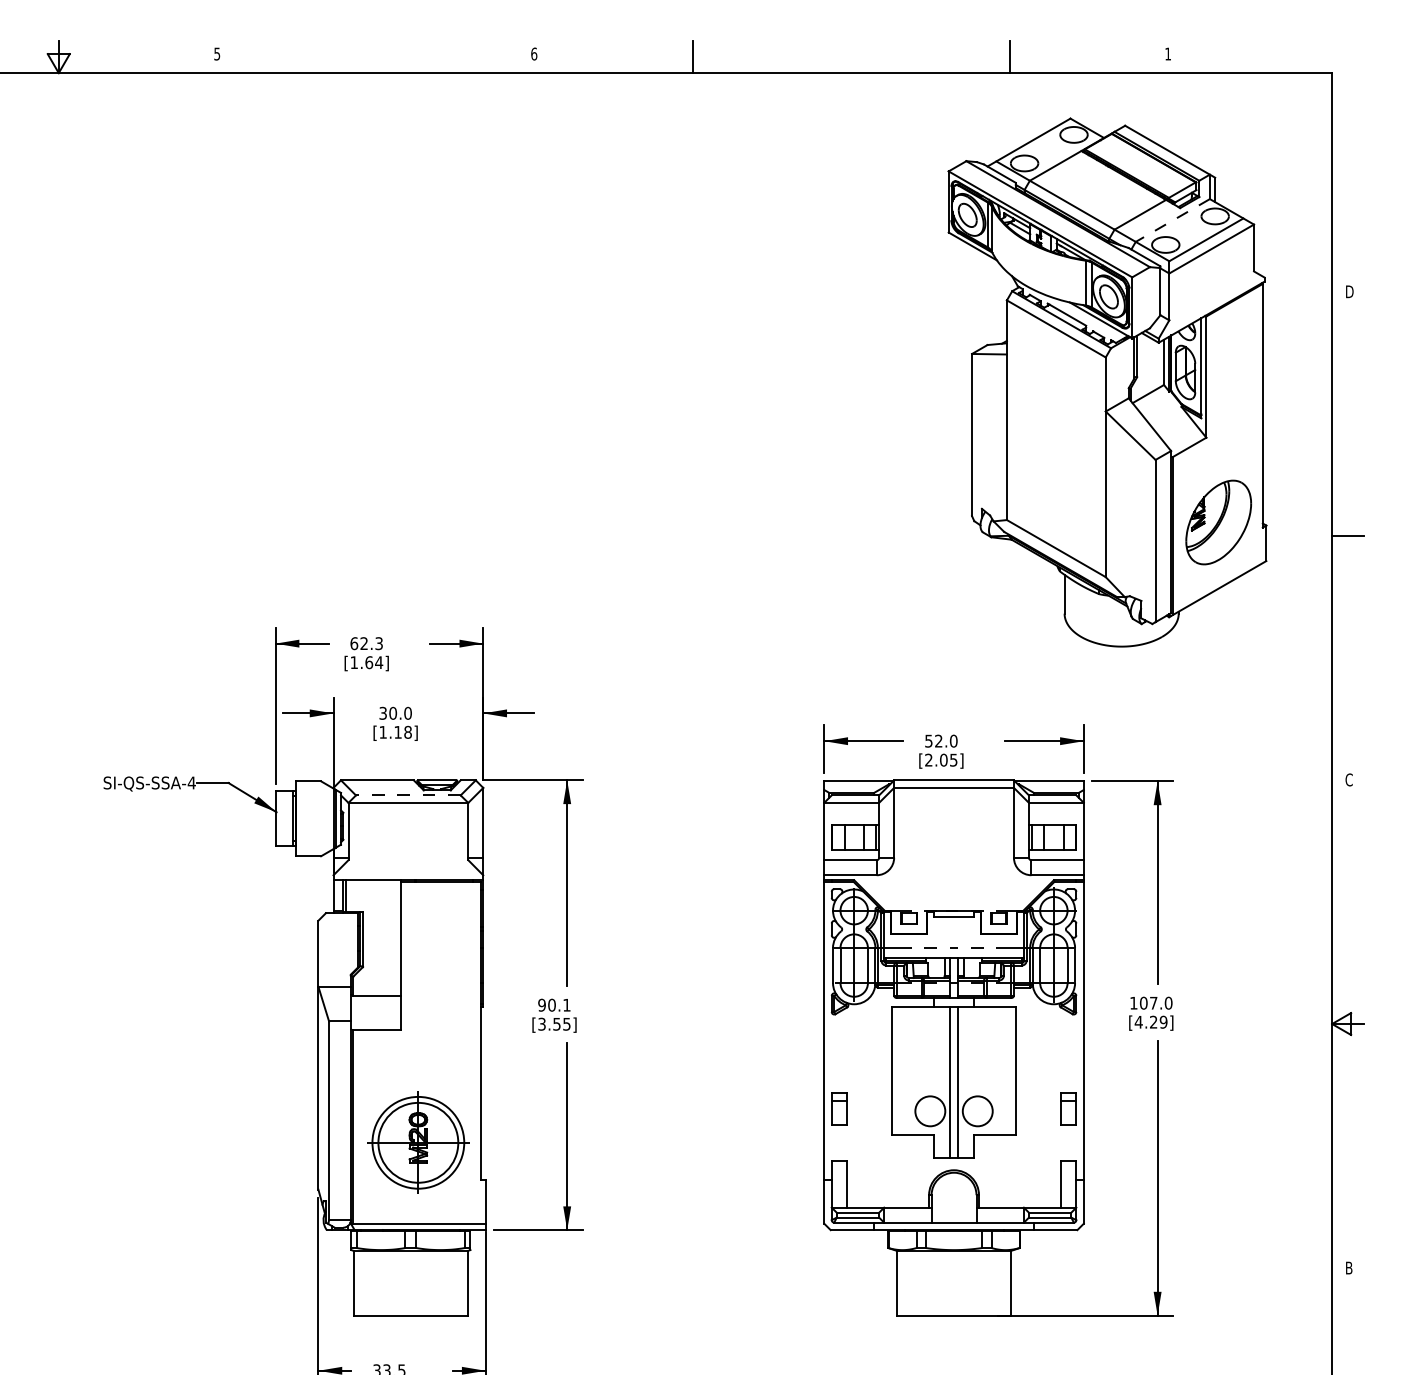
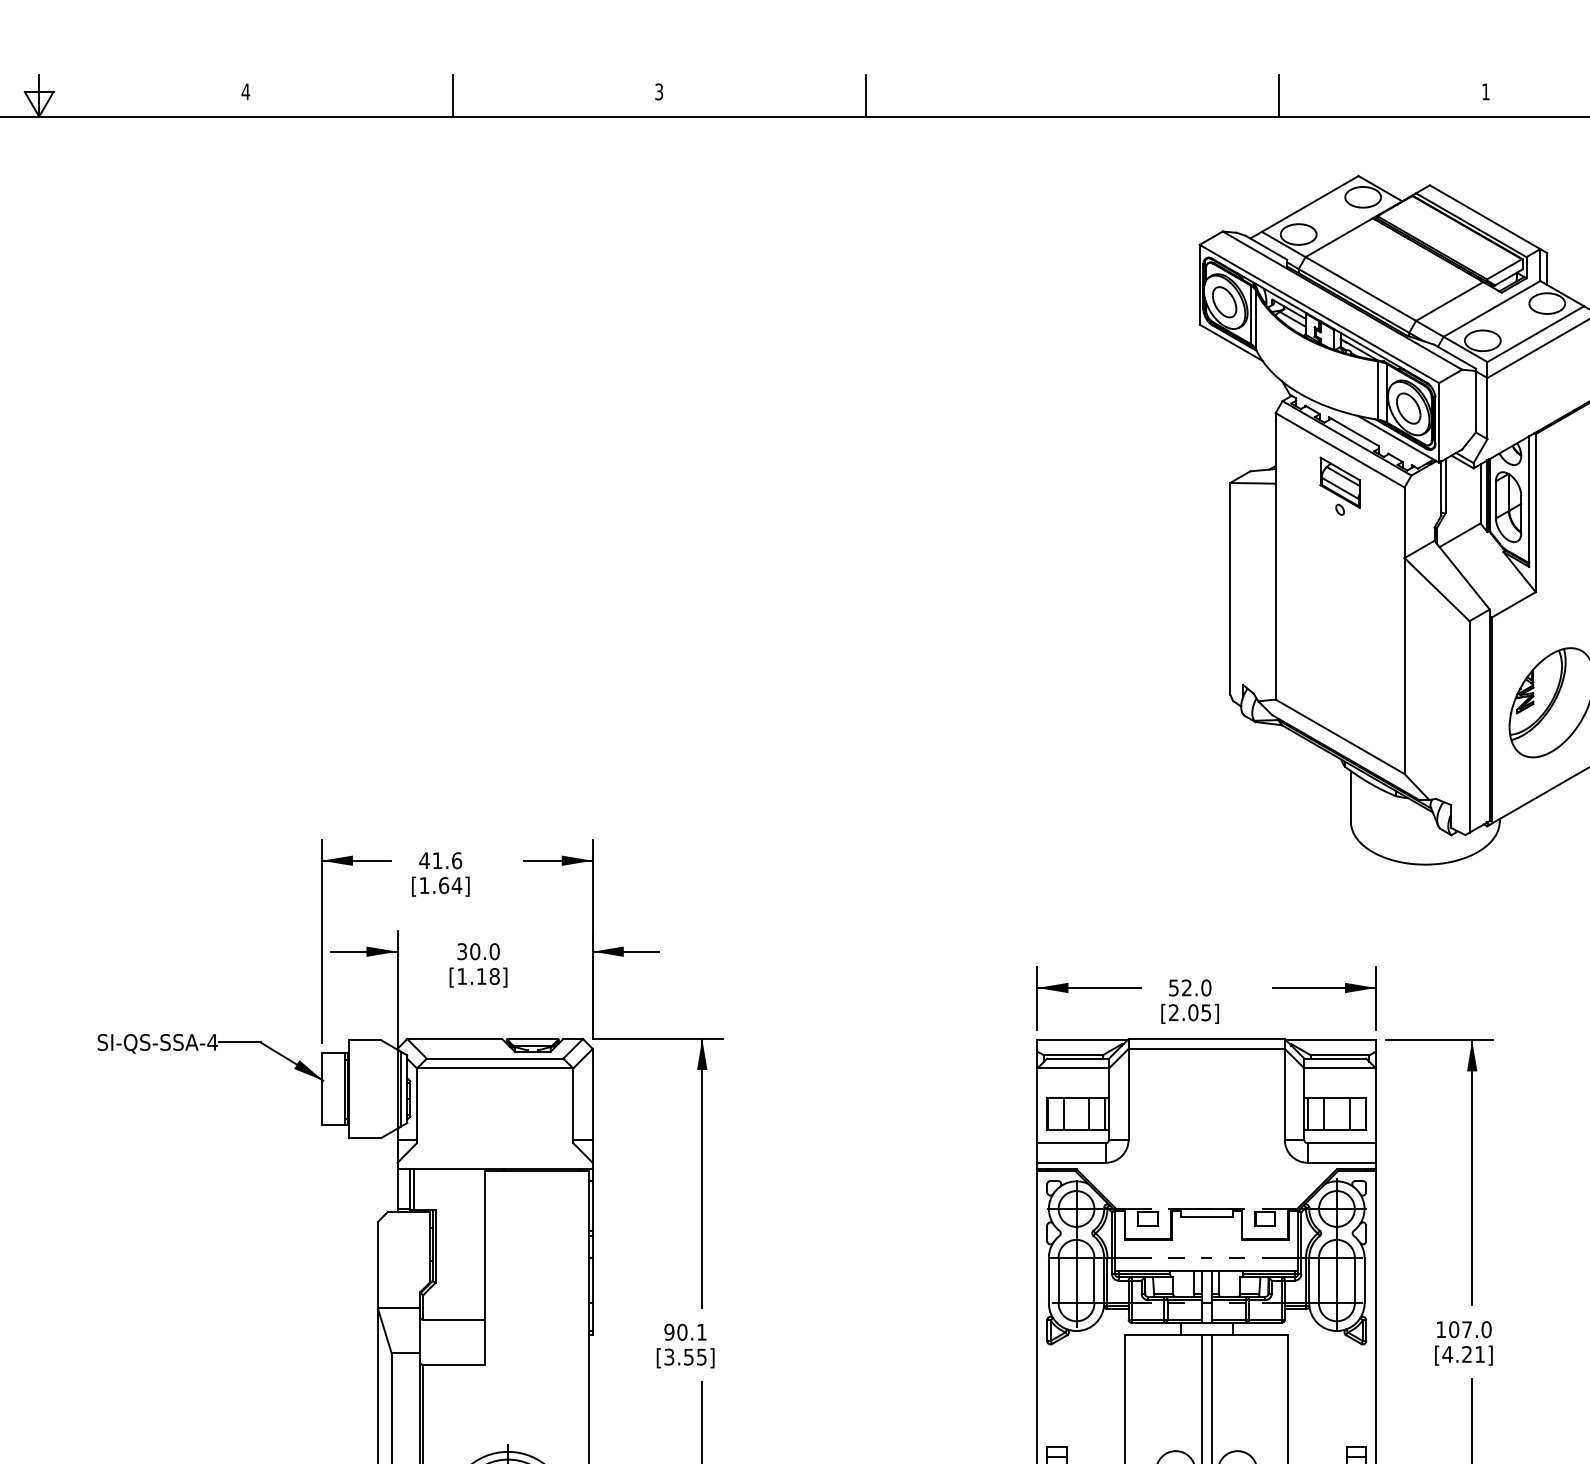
text: (217, 53) -> (246, 91), 5 -> 4
text: (534, 53) -> (659, 91), 6 -> 3
line: (375, 57) -> (452, 96), added
line: (1172, 220) -> (1491, 308), dashed -> solid
part: (1056, 356) -> (1340, 486), added
text: (366, 643) -> (440, 860), 62.3 -> 41.6
line: (407, 795) -> (493, 1058), dashed -> solid
text: (1163, 1021) -> (1479, 1353), [4.29] -> [4.21]

